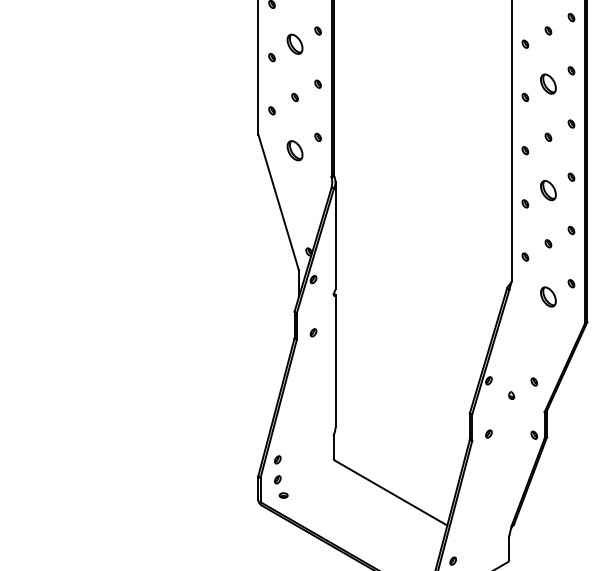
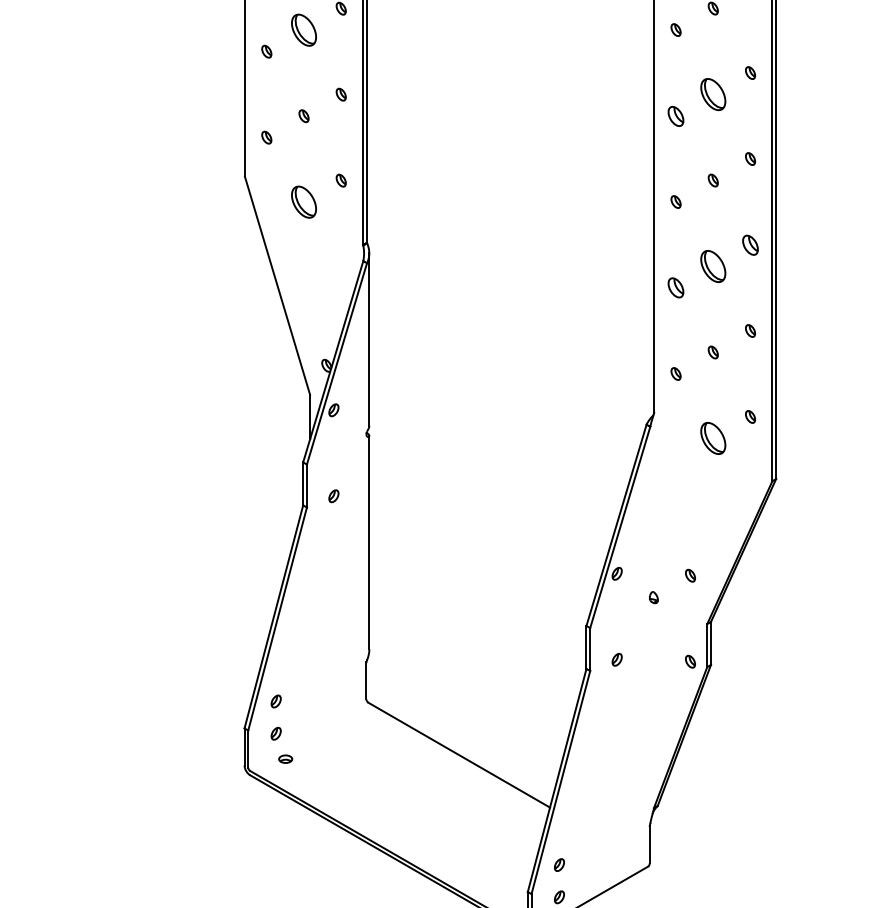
part: (525, 96) -> (676, 114), size x1.6
part: (571, 176) -> (750, 243), size x1.6
part: (525, 203) -> (676, 287), size x1.6

